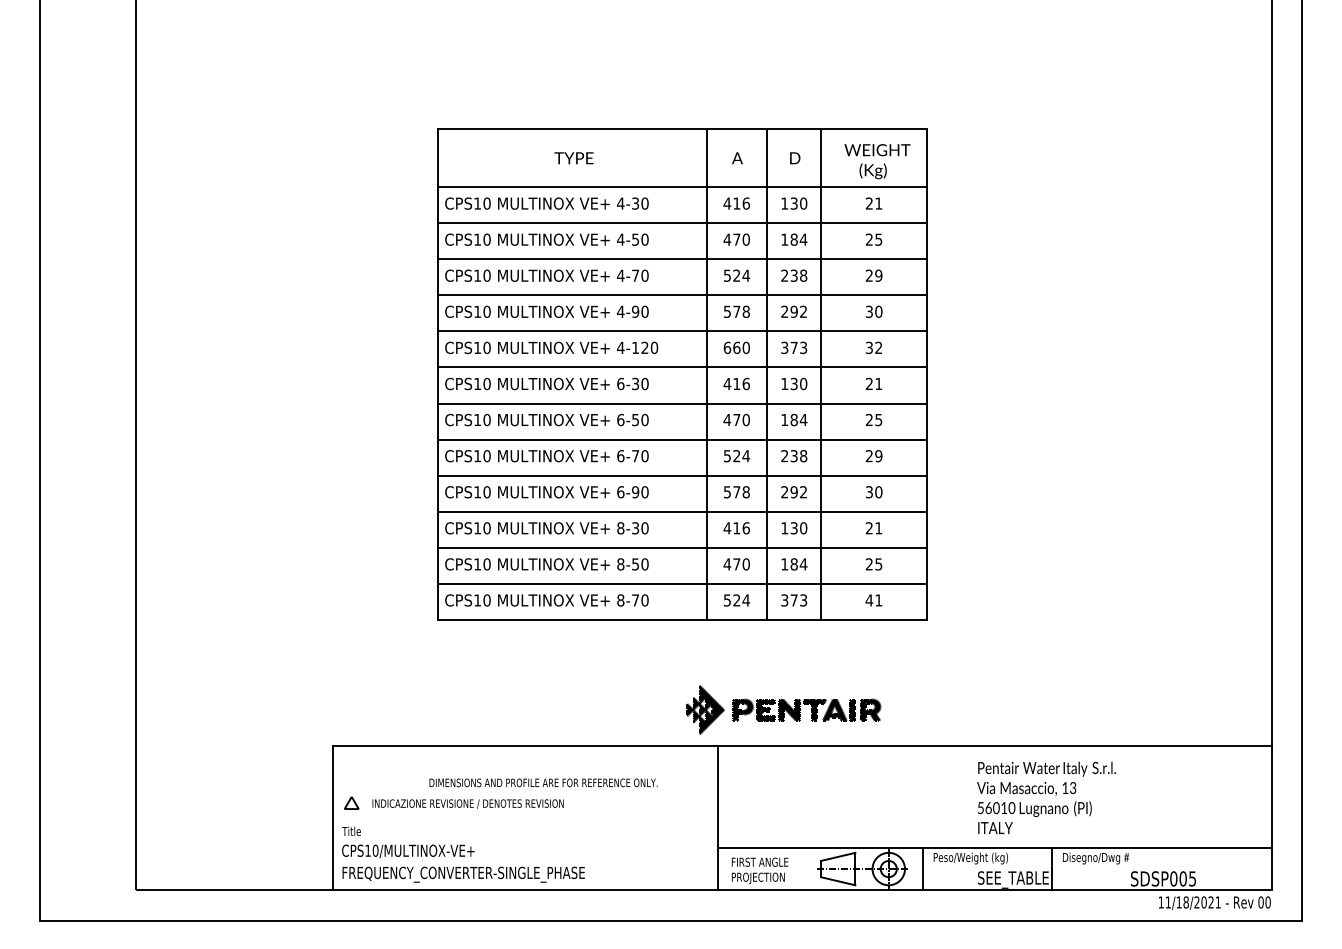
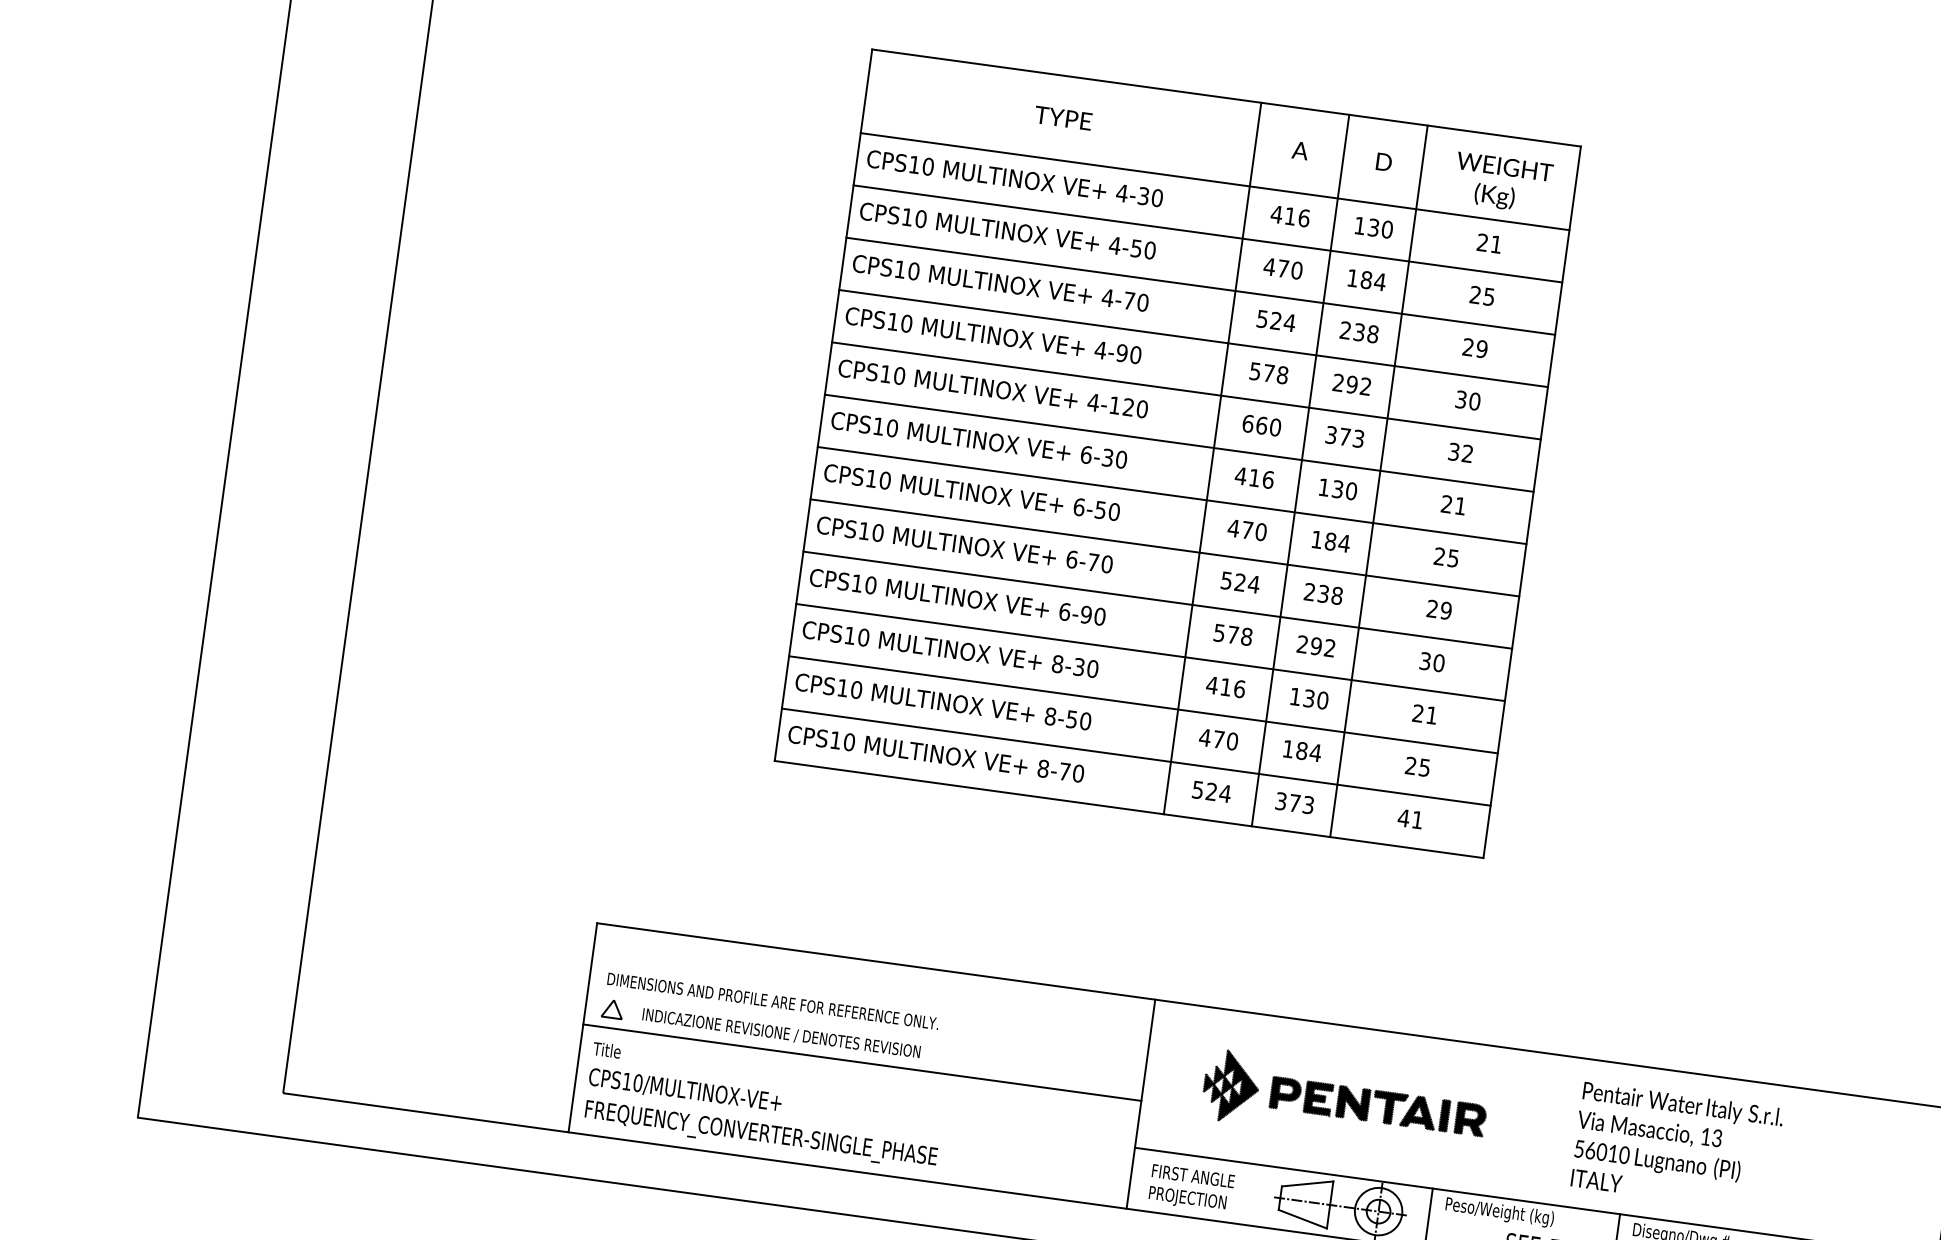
part: (783, 709) -> (1344, 1101), moved
text: (543, 782) -> (773, 1000), moved
text: (1046, 797) -> (1676, 1146), moved
line: (525, 816) -> (862, 1063), added

